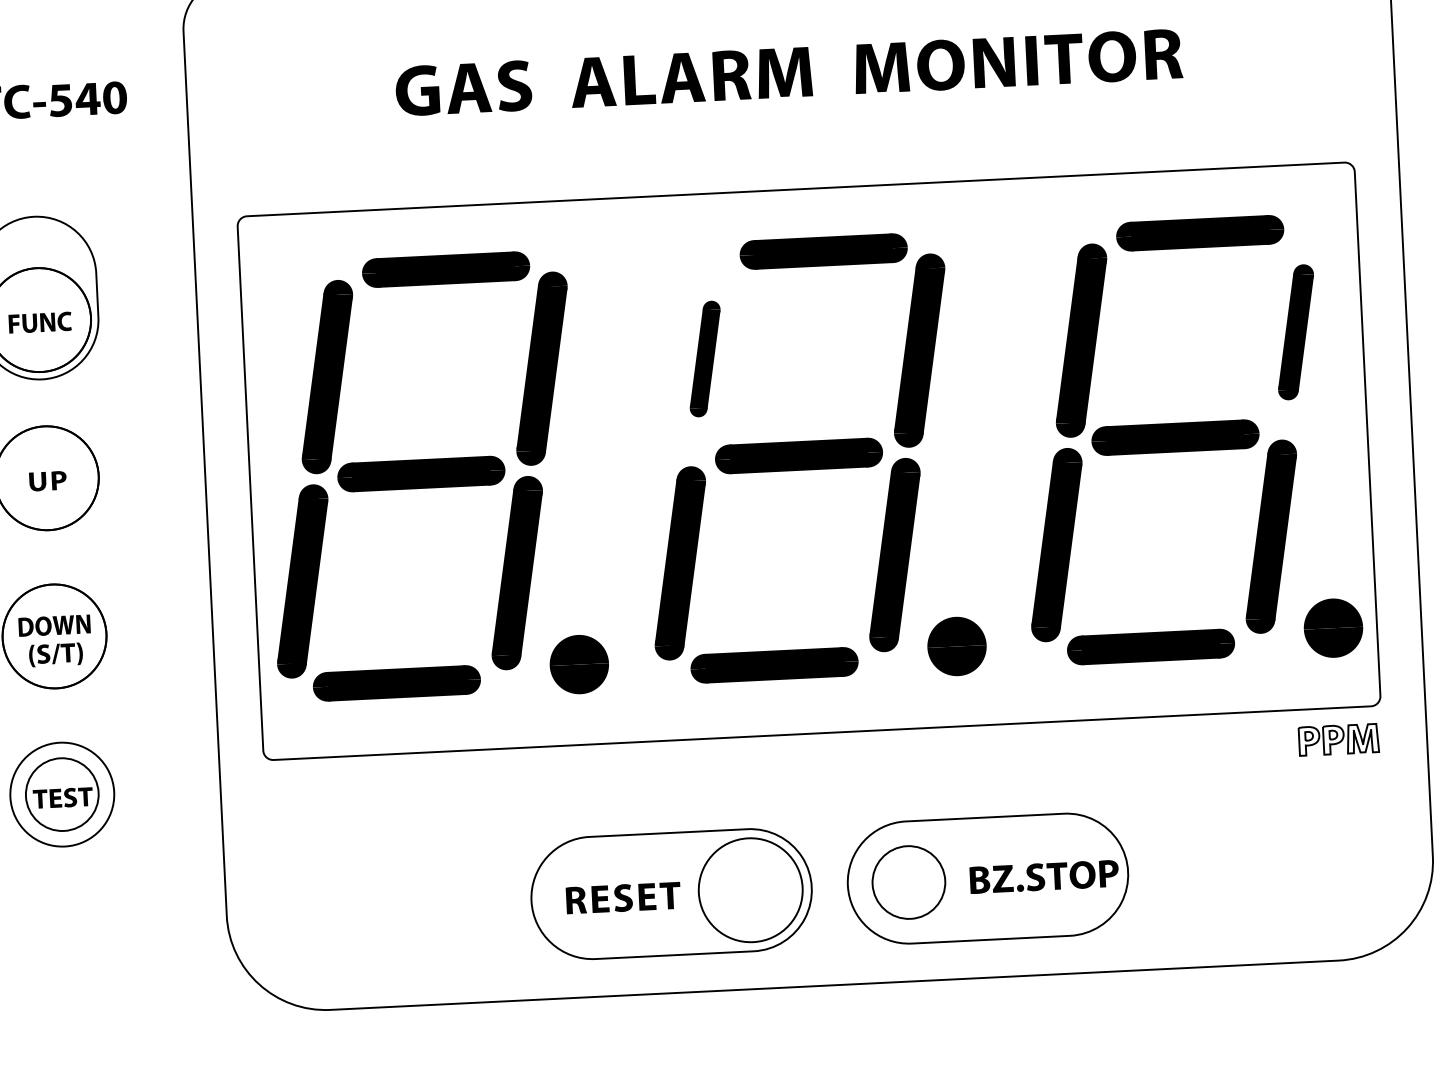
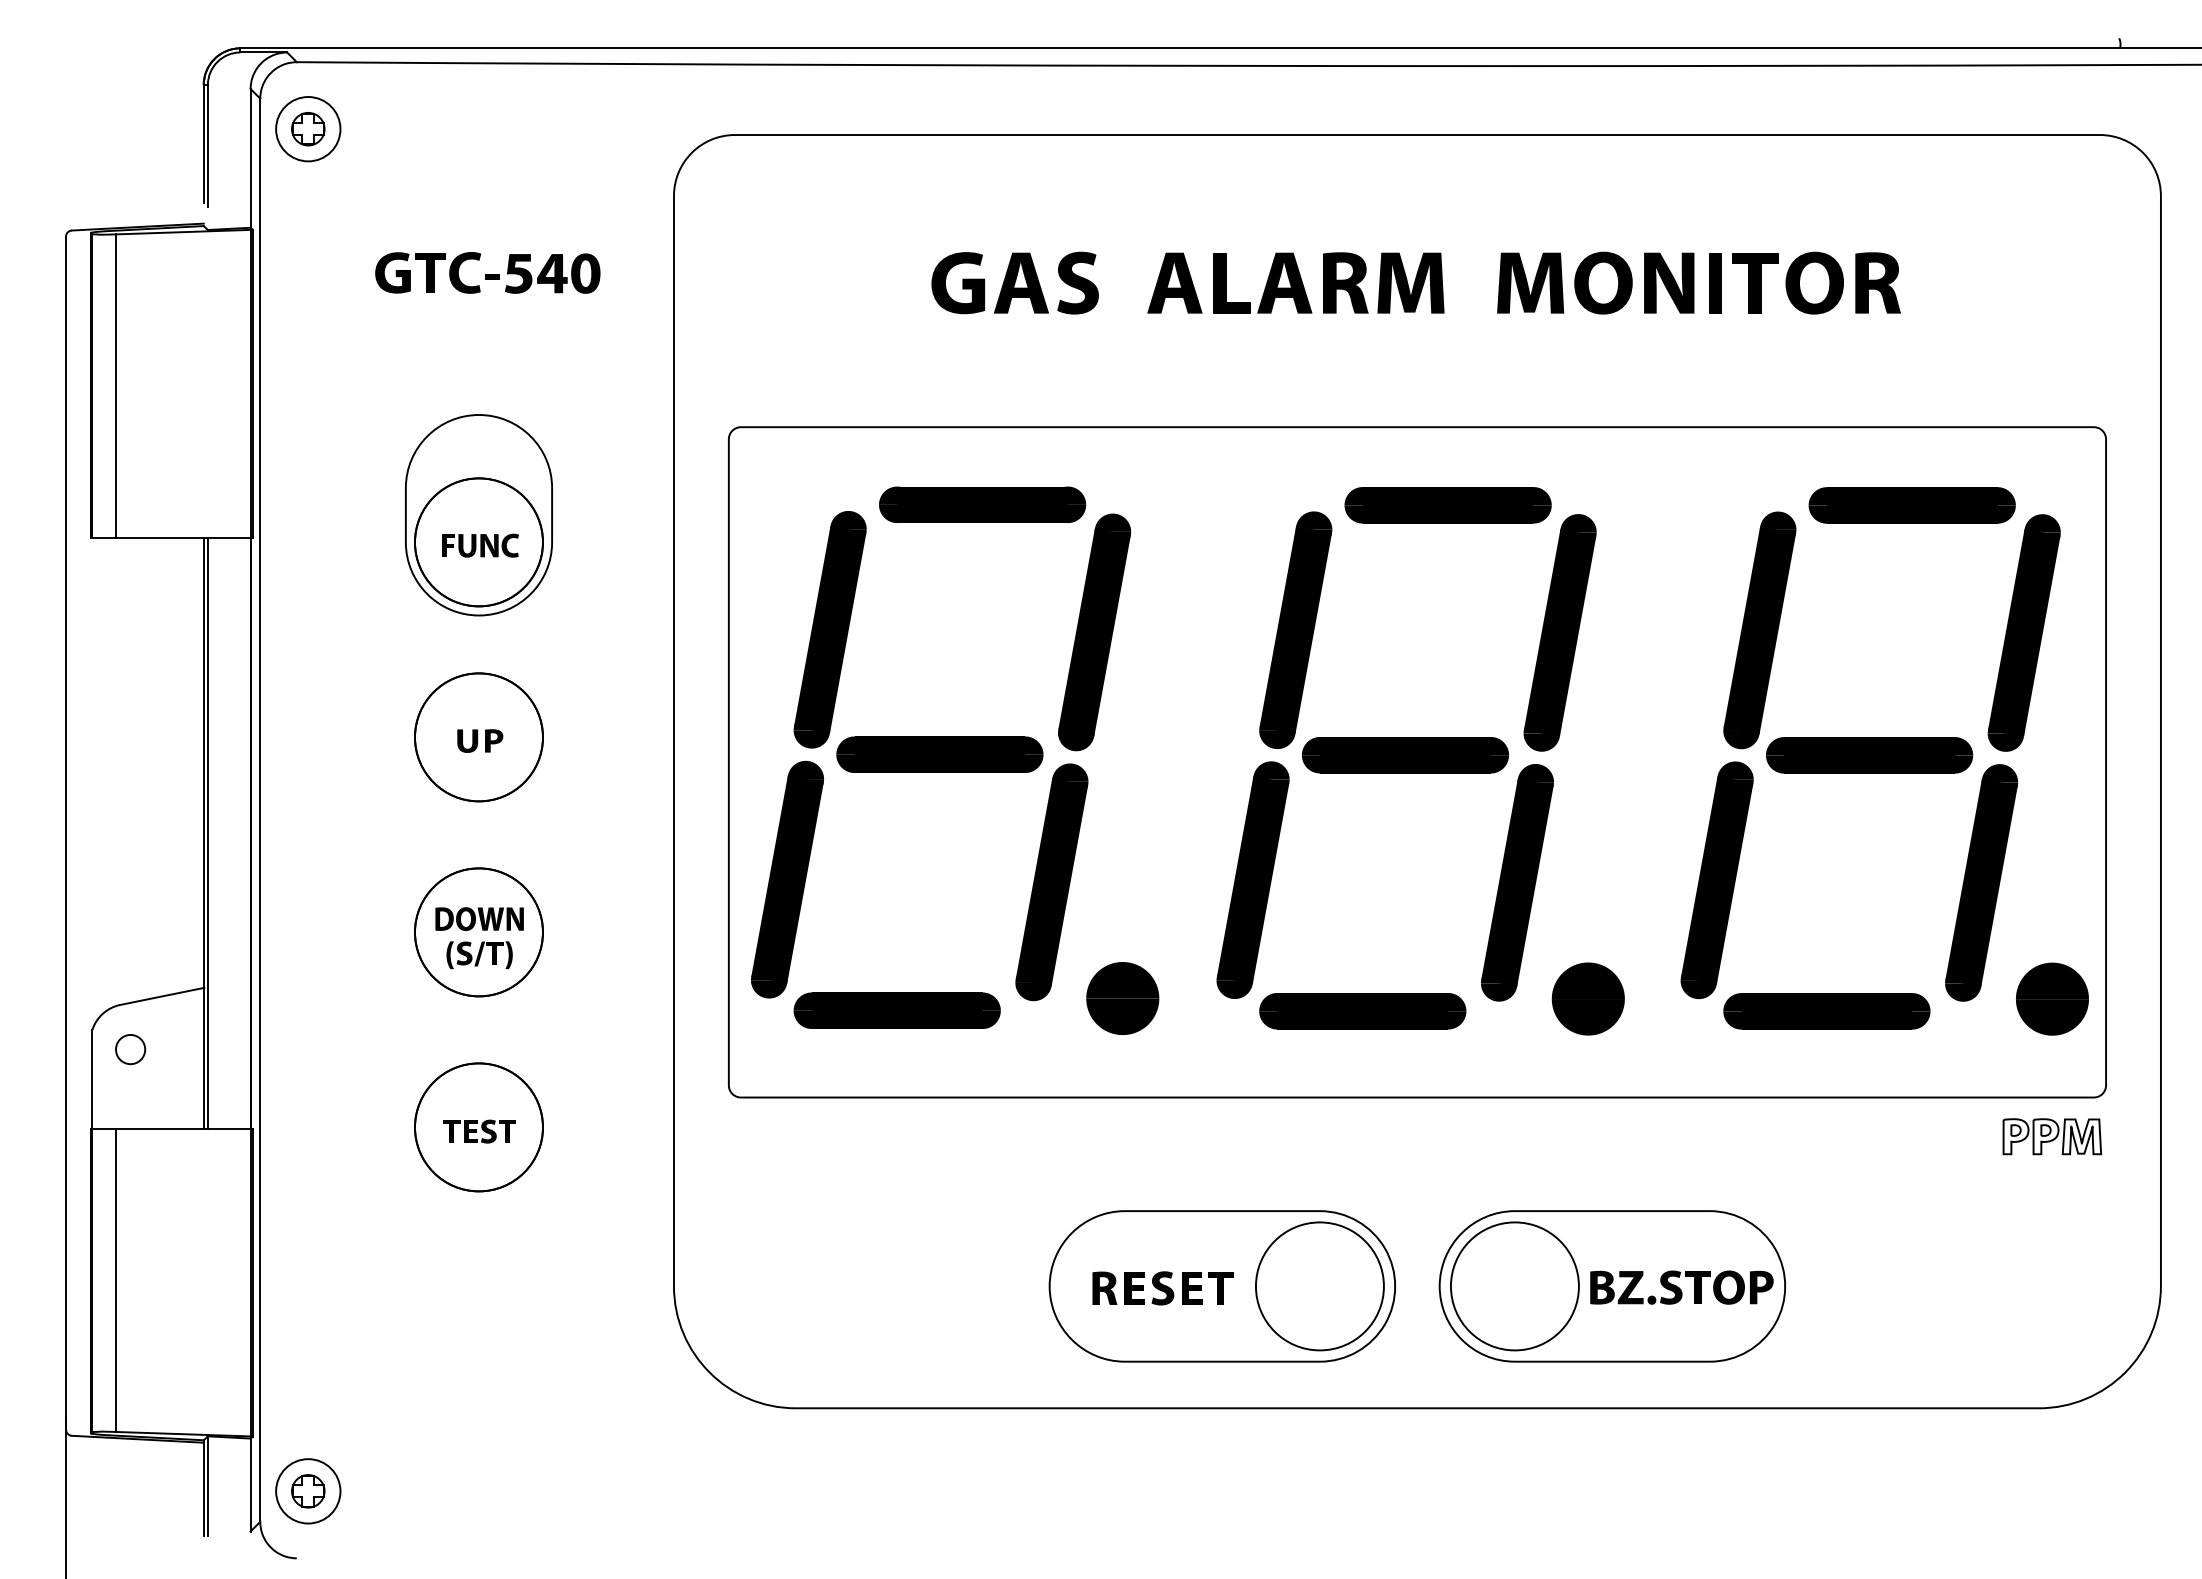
part: (1295, 331) -> (2023, 632), size x1.43
part: (704, 359) -> (1295, 630), size x1.67
circle: (61, 794) -> (478, 1127), size x1.43
circle: (908, 882) -> (1514, 1286), size x1.43

